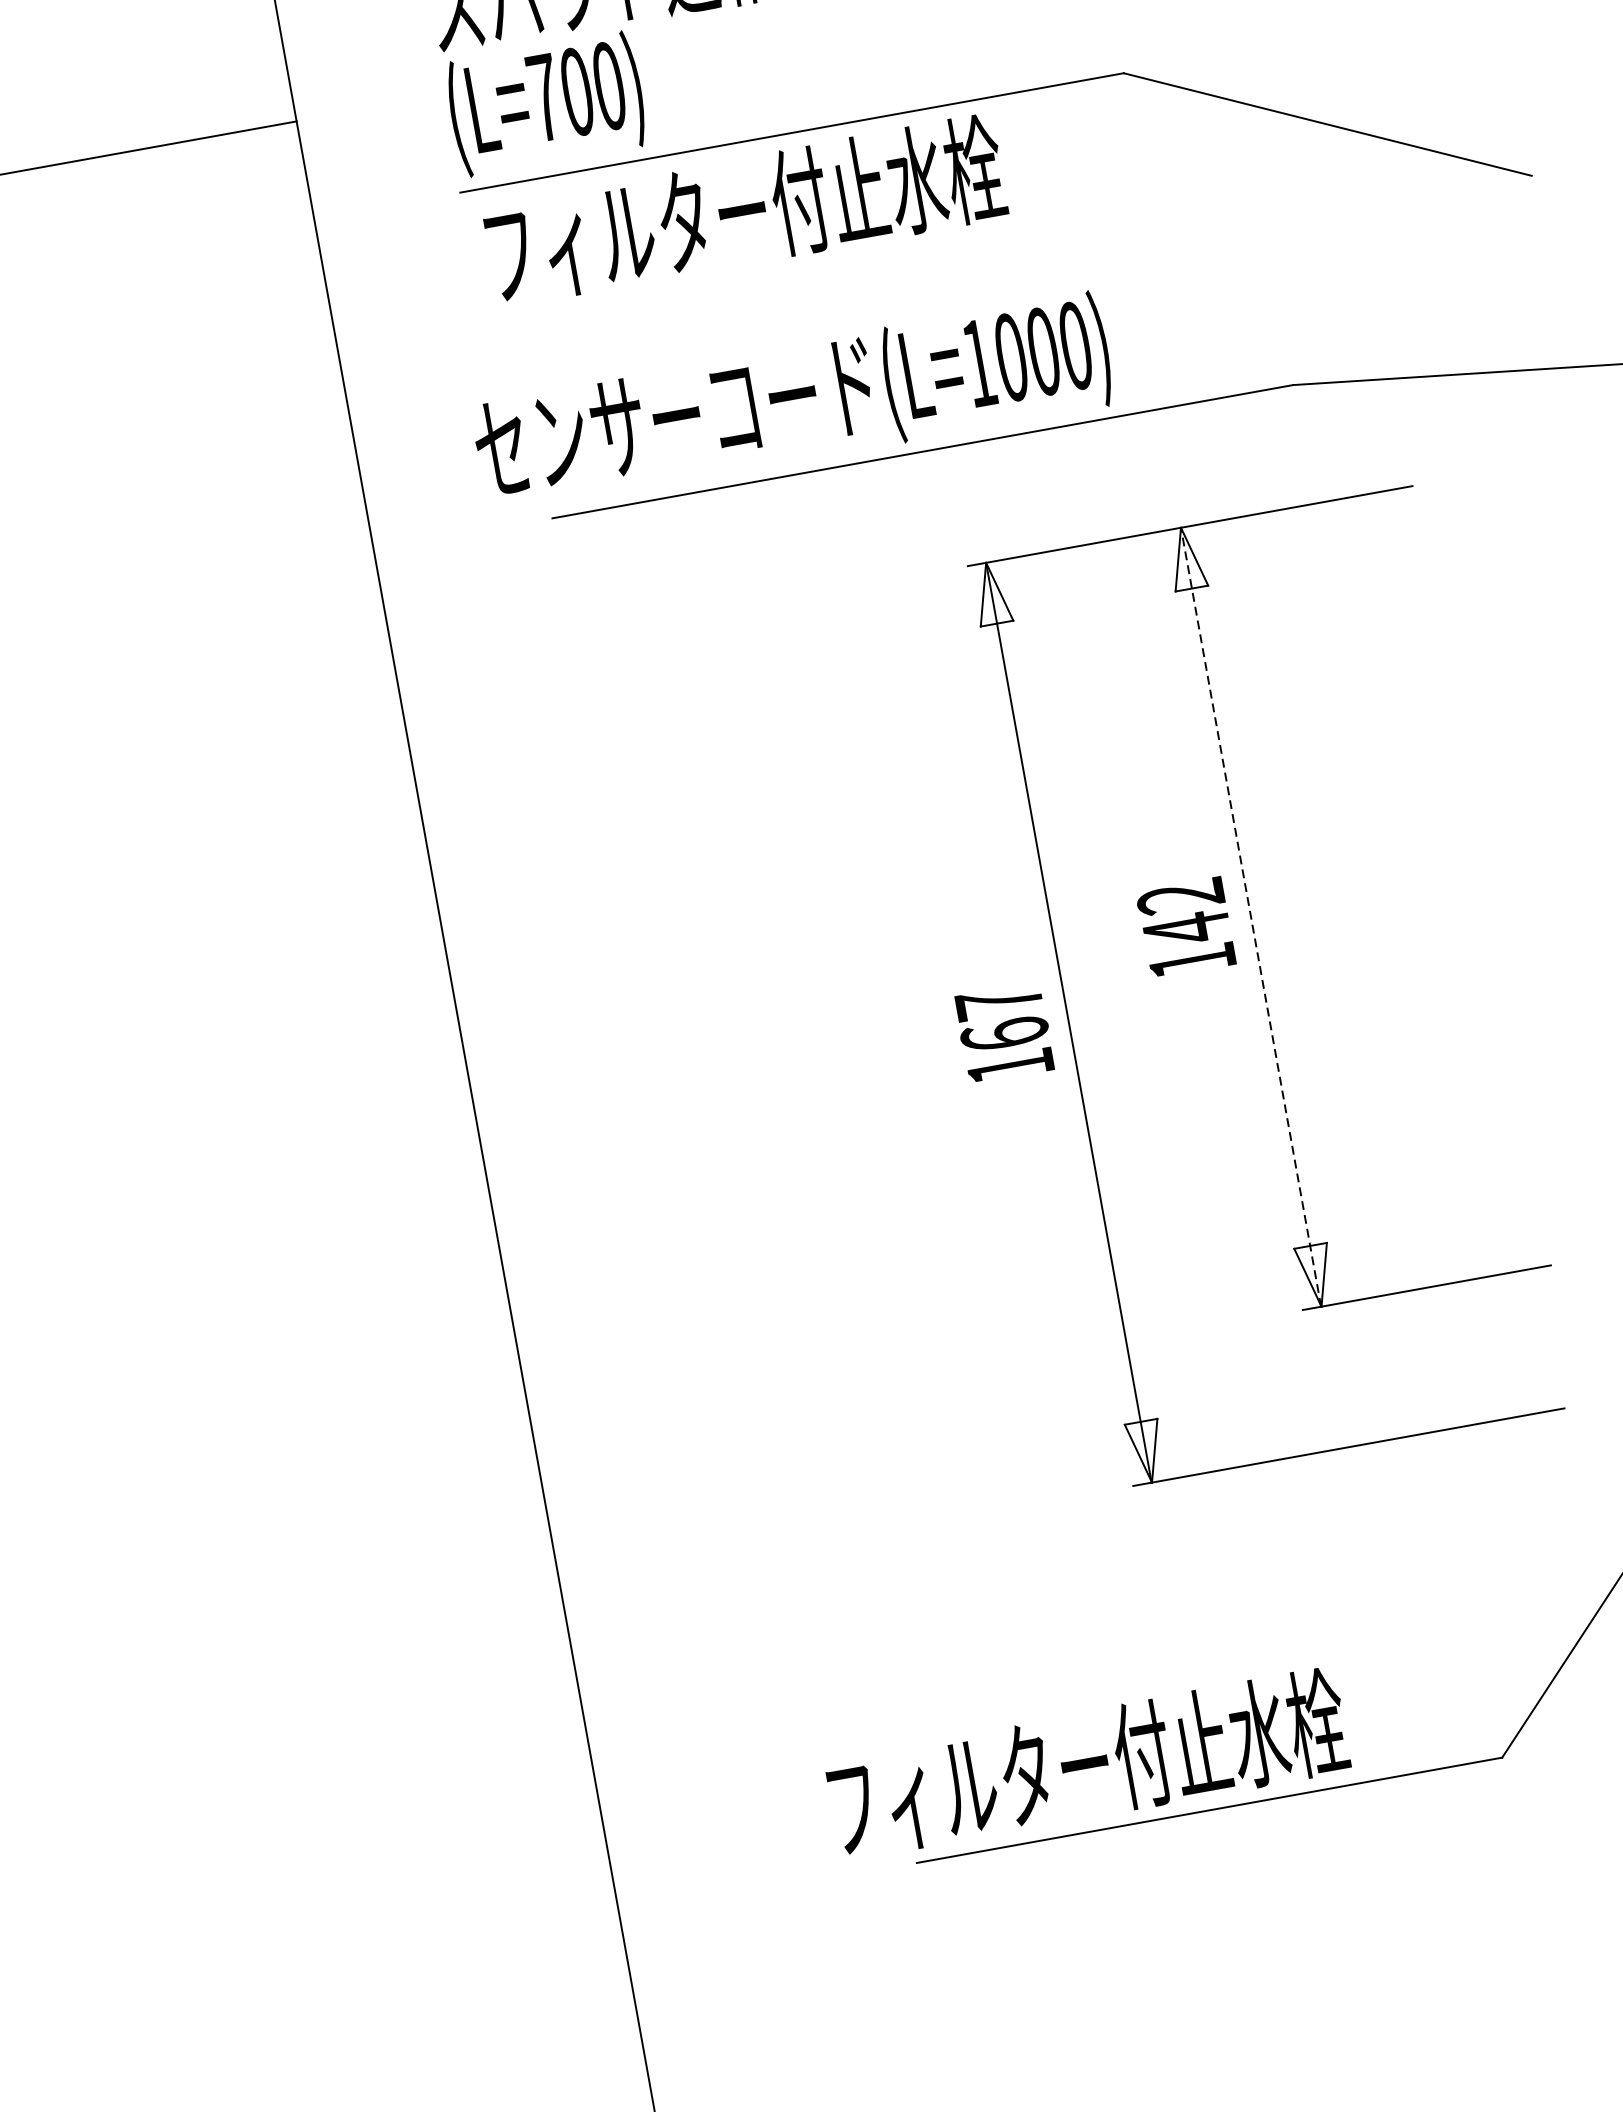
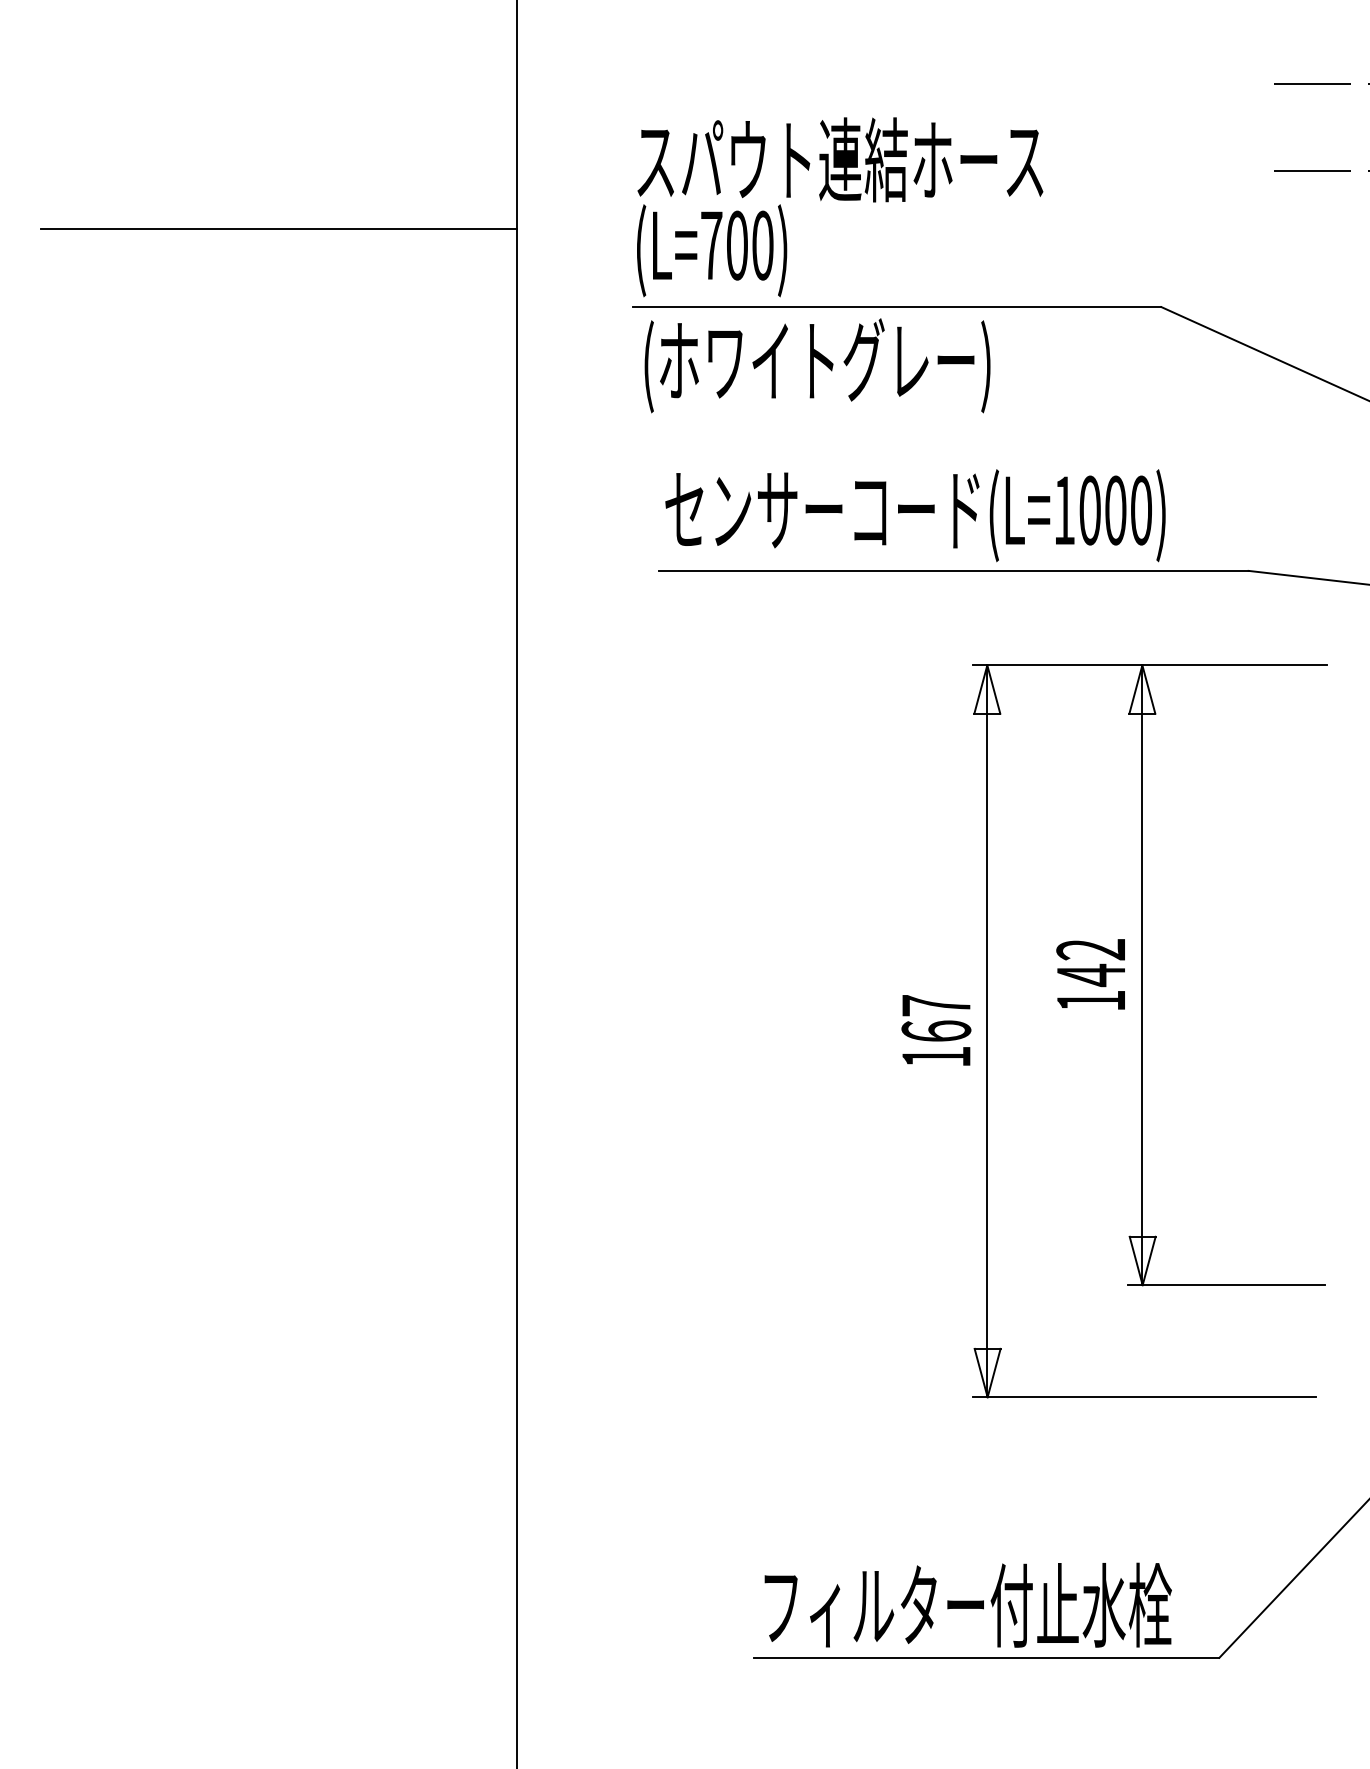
text: (745, 217) -> (849, 365), フィルター付止水栓 -> (ホワイトグレー)
text: (792, 403) -> (915, 515), moved
line: (1251, 917) -> (1142, 975), dashed -> solid
text: (1086, 1763) -> (967, 1604), moved

